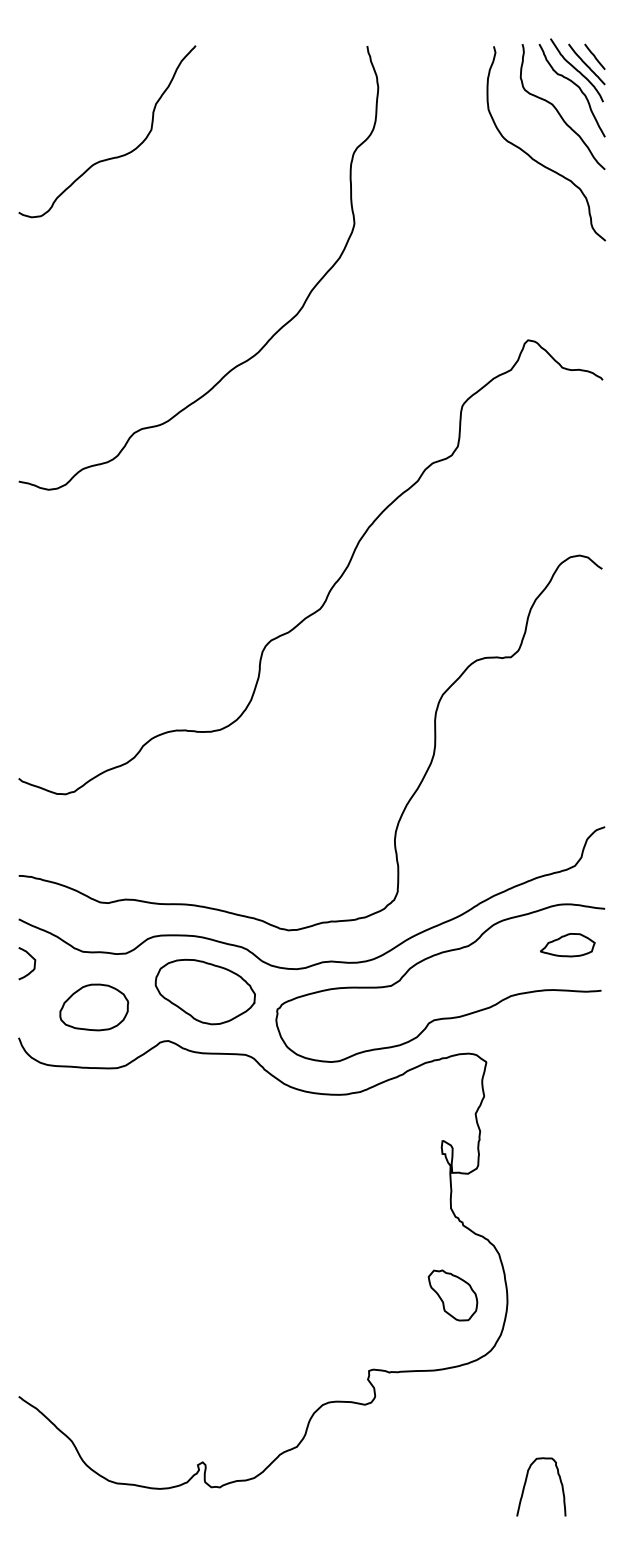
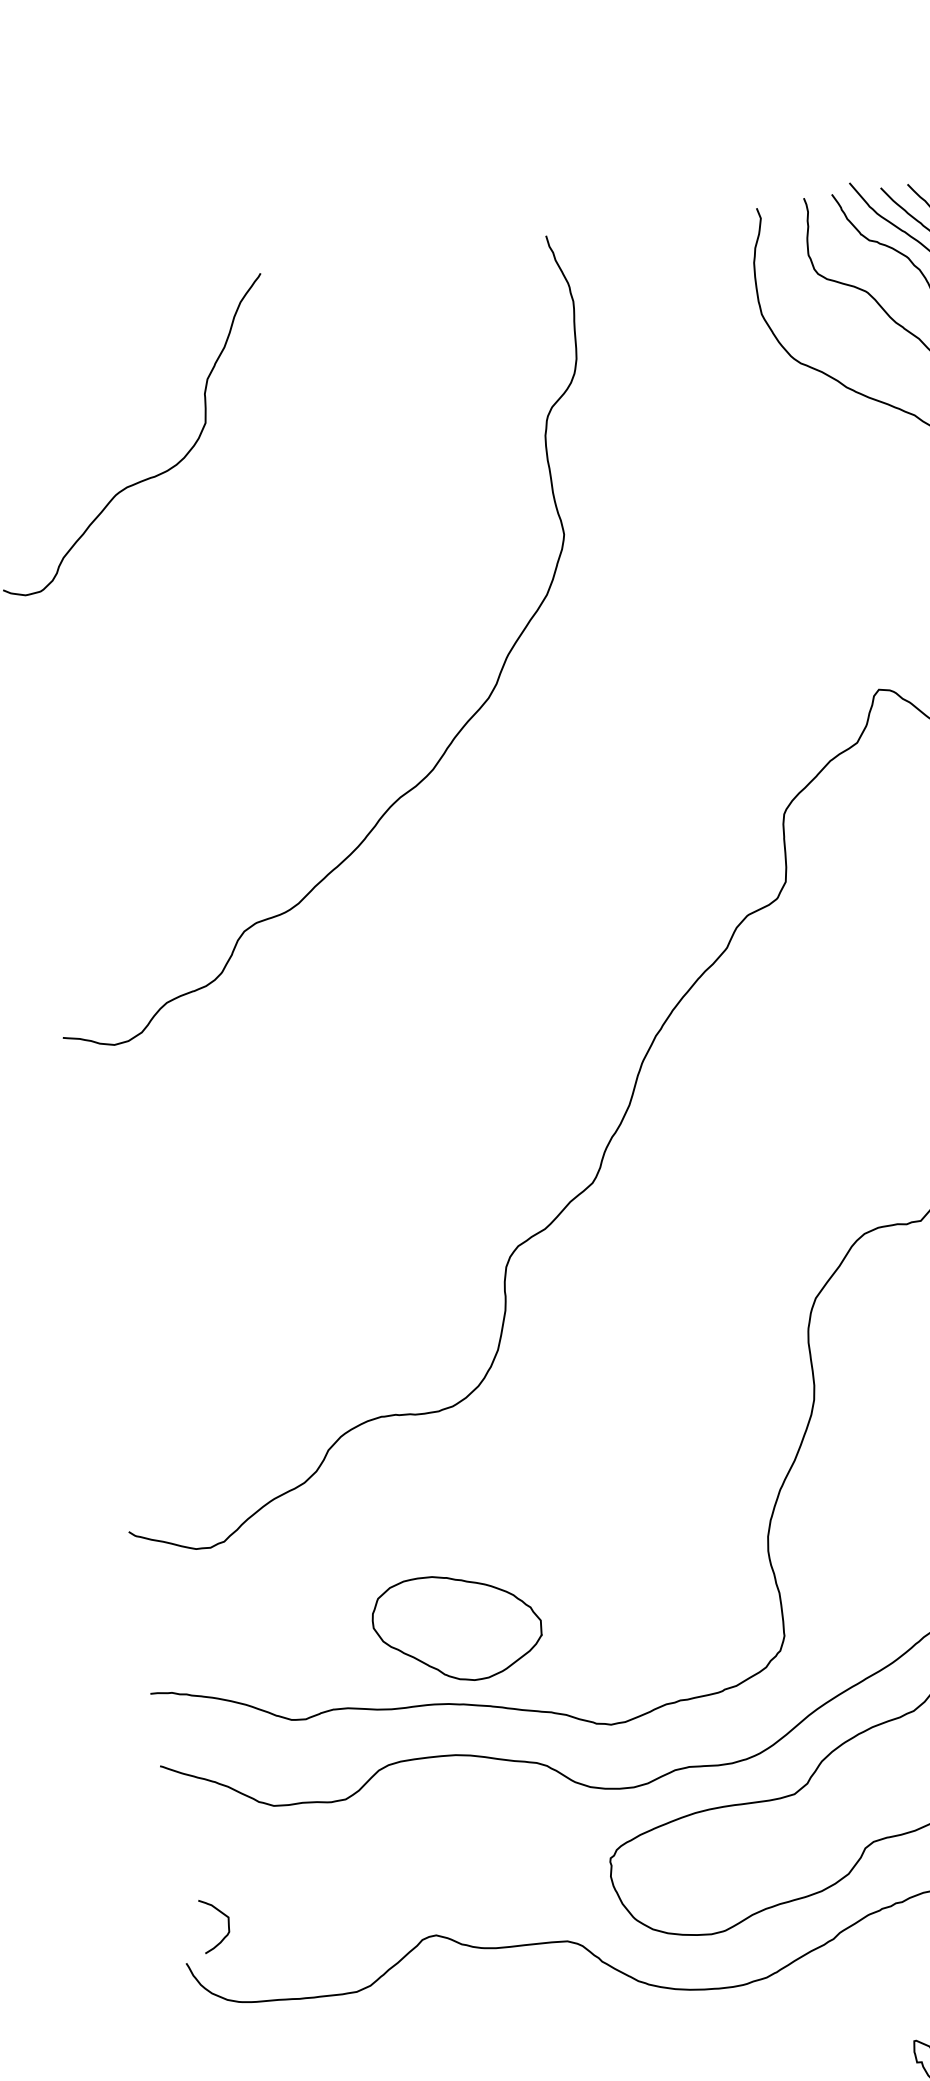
curve: (33, 965) -> (226, 1926), moved
part: (204, 991) -> (456, 1627), moved
part: (94, 1007) -> (305, 1896), removed

